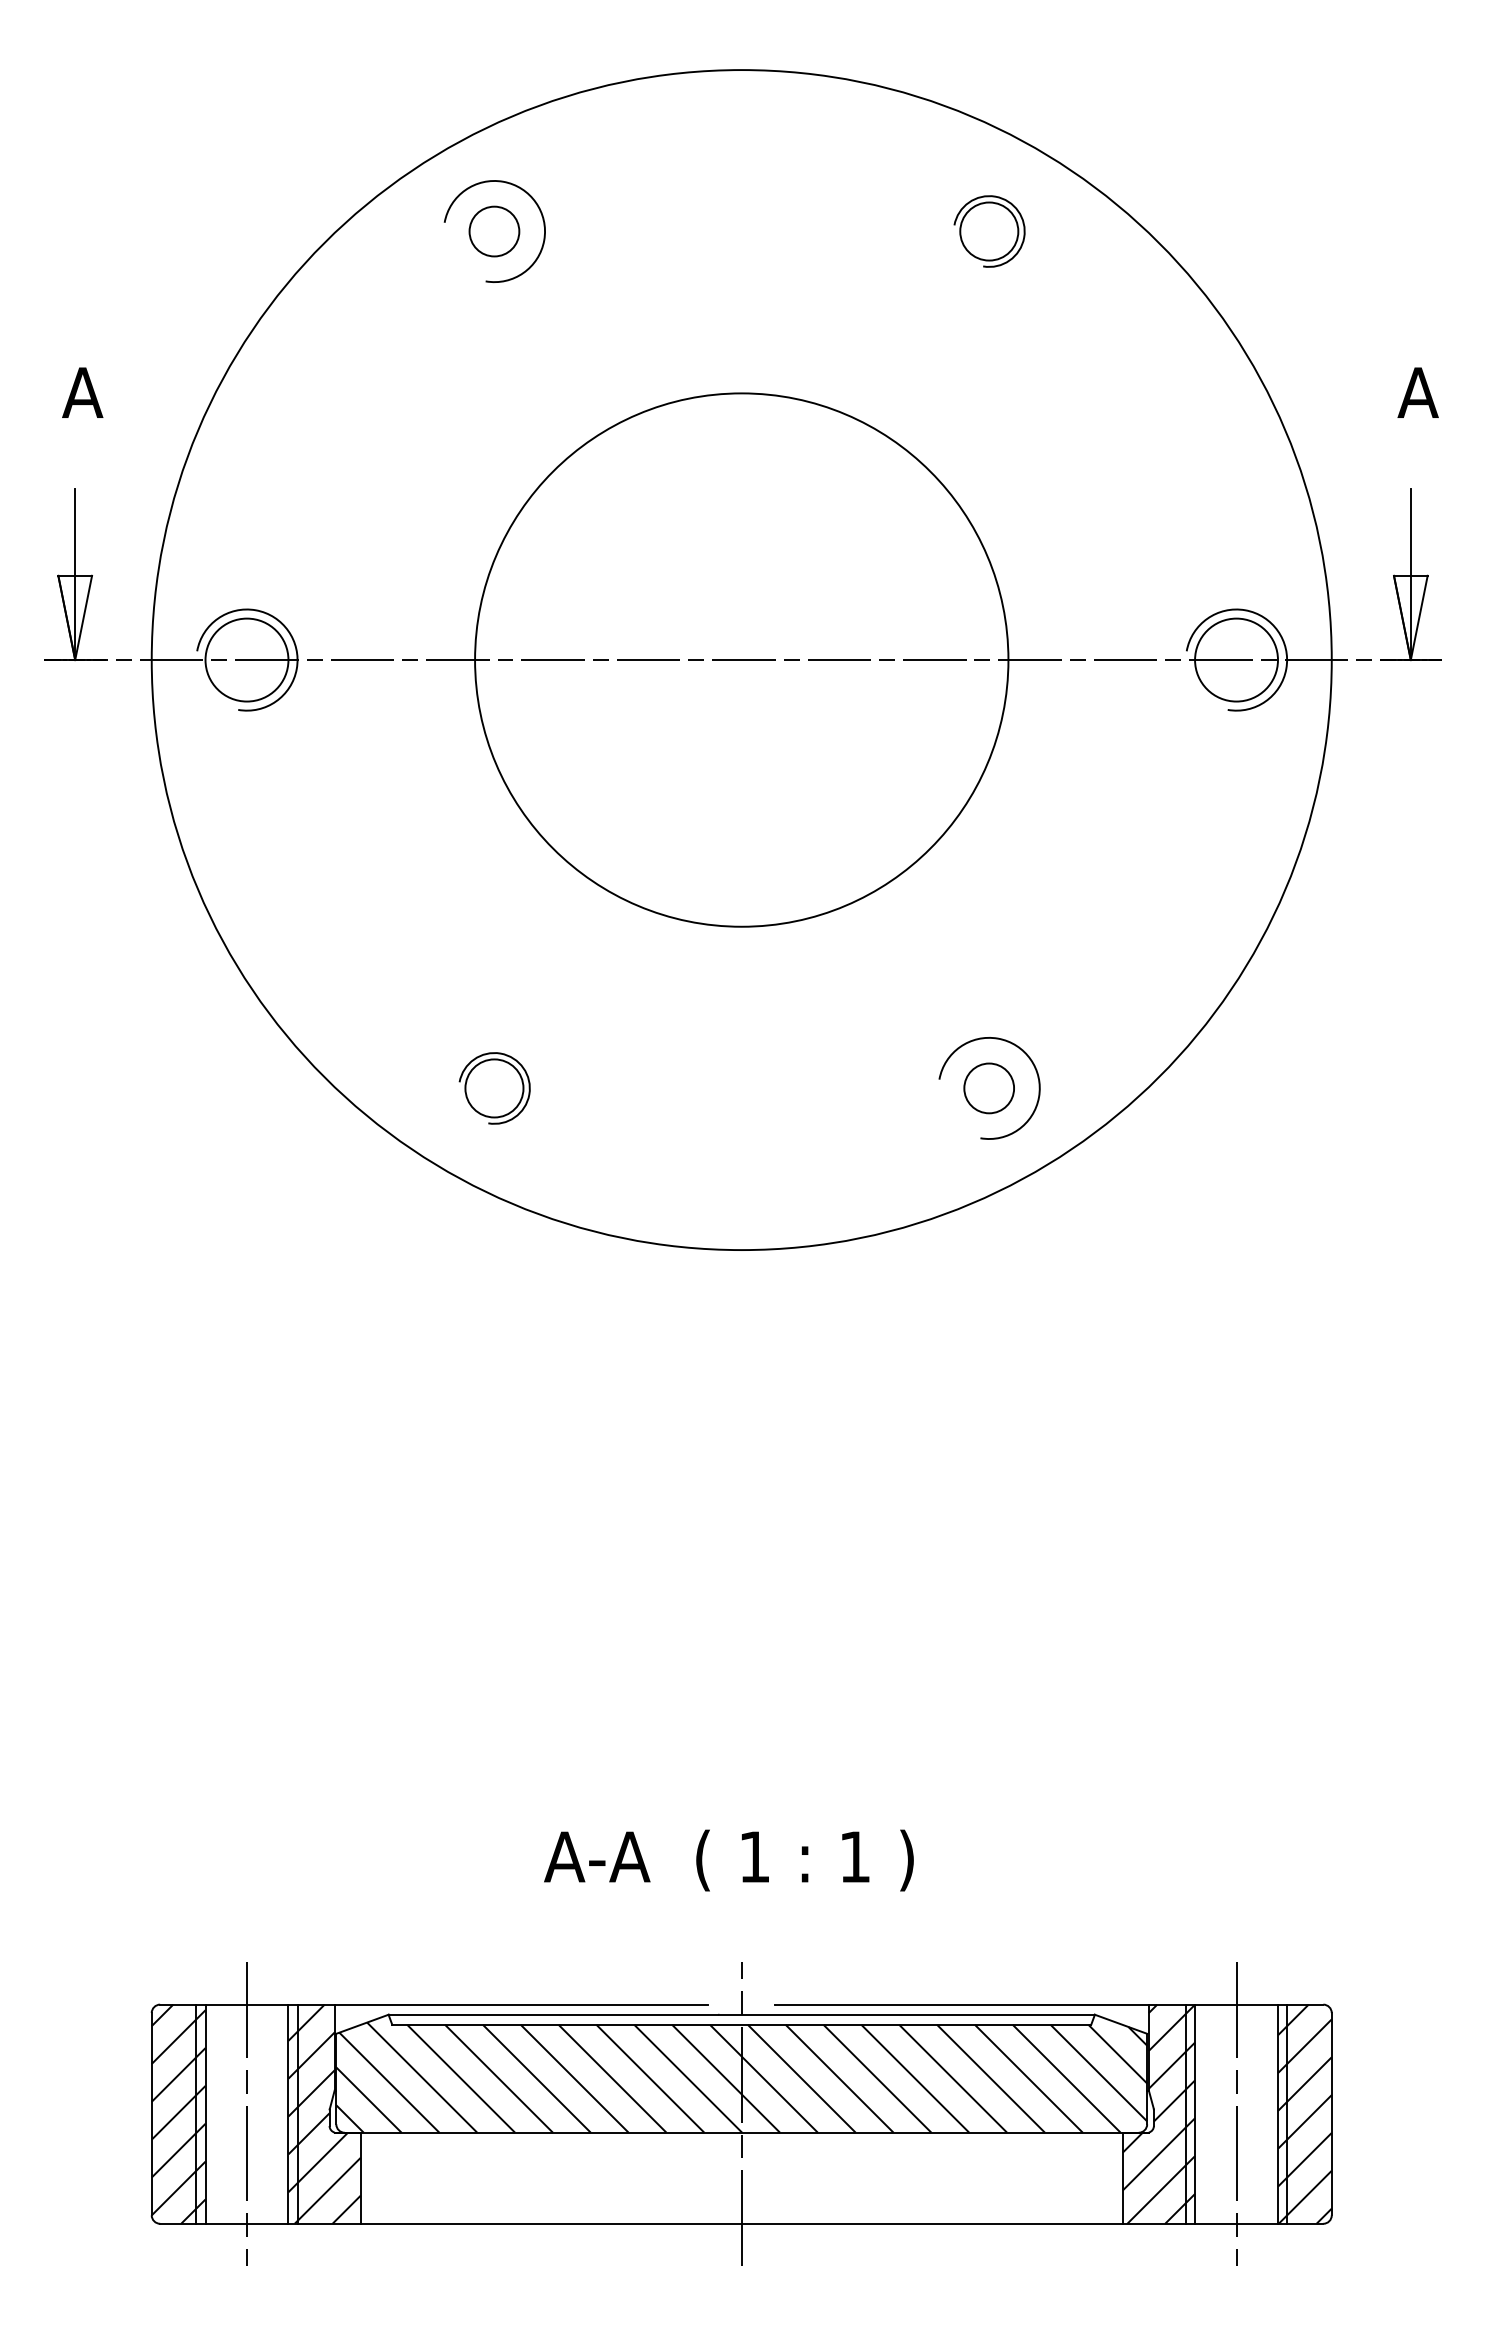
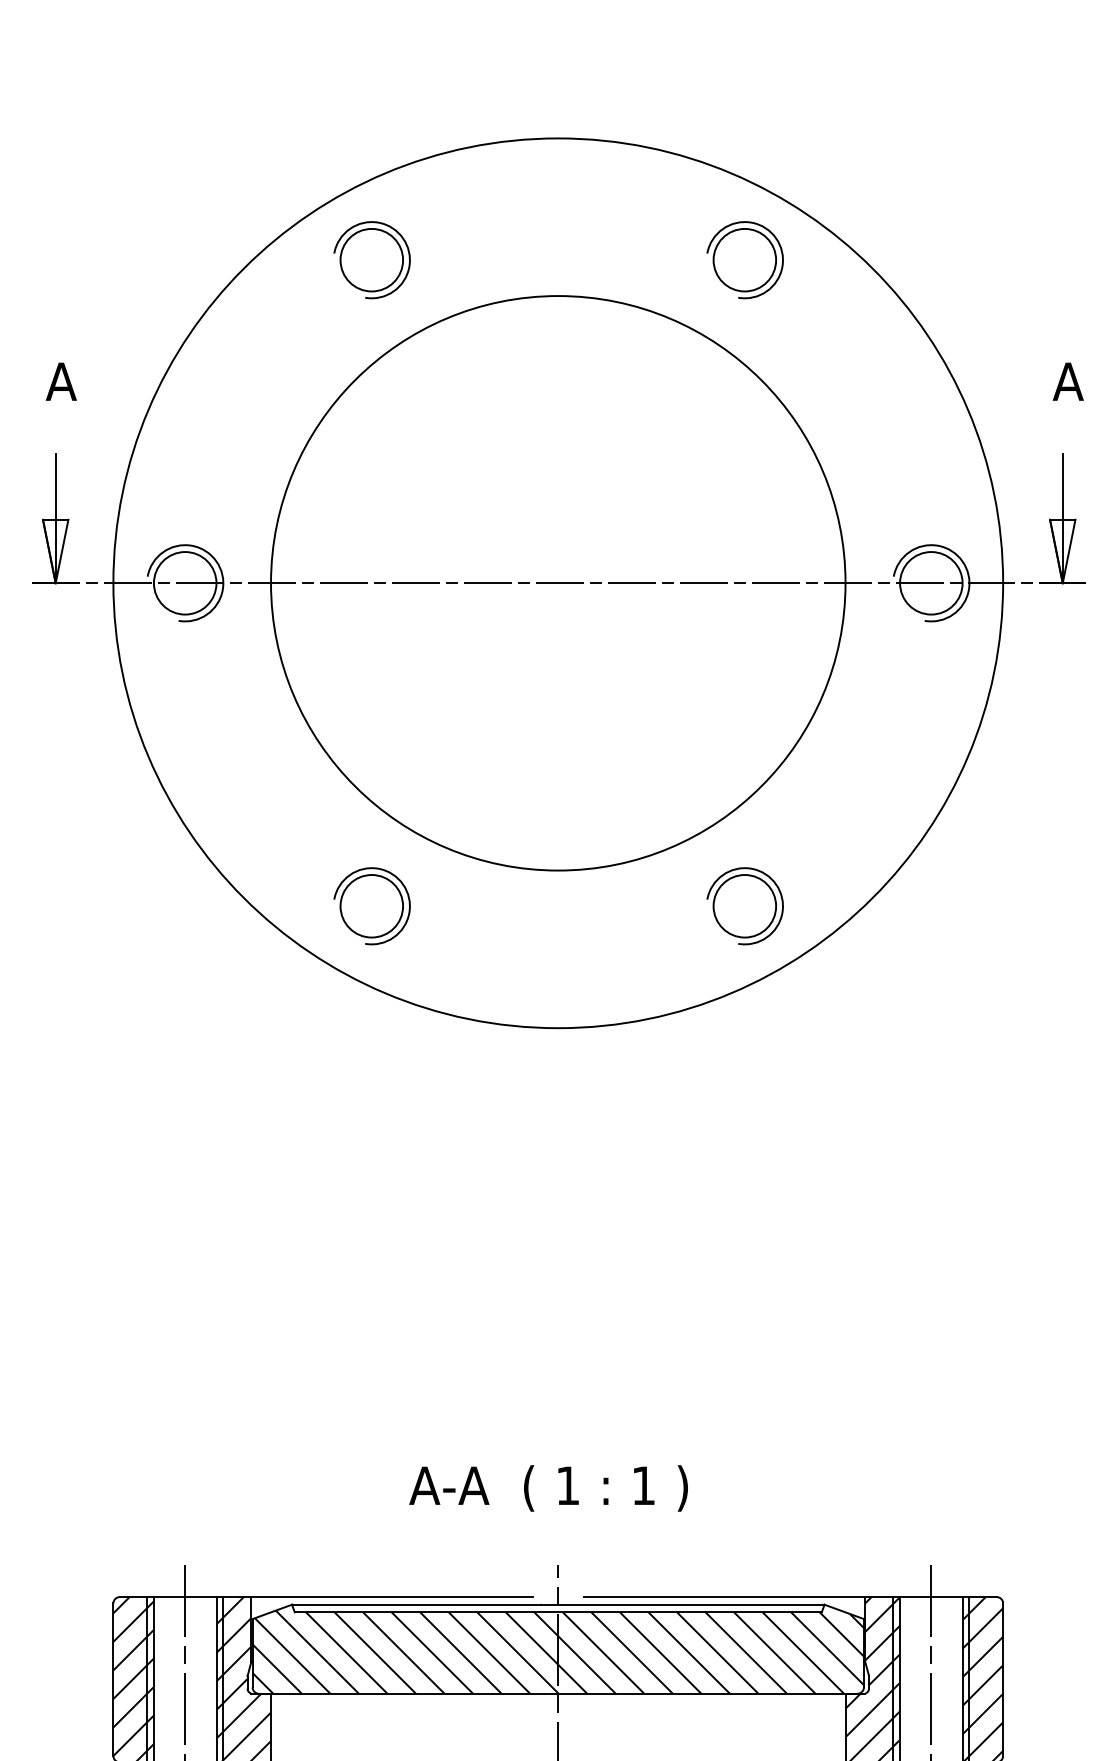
circle: (493, 231) -> (371, 260), size x1.67
part: (989, 231) -> (745, 260), size x1.43
circle: (741, 660) -> (558, 583), size x1.43
circle: (988, 1087) -> (744, 905), size x1.67
part: (494, 1088) -> (371, 906), size x1.43

